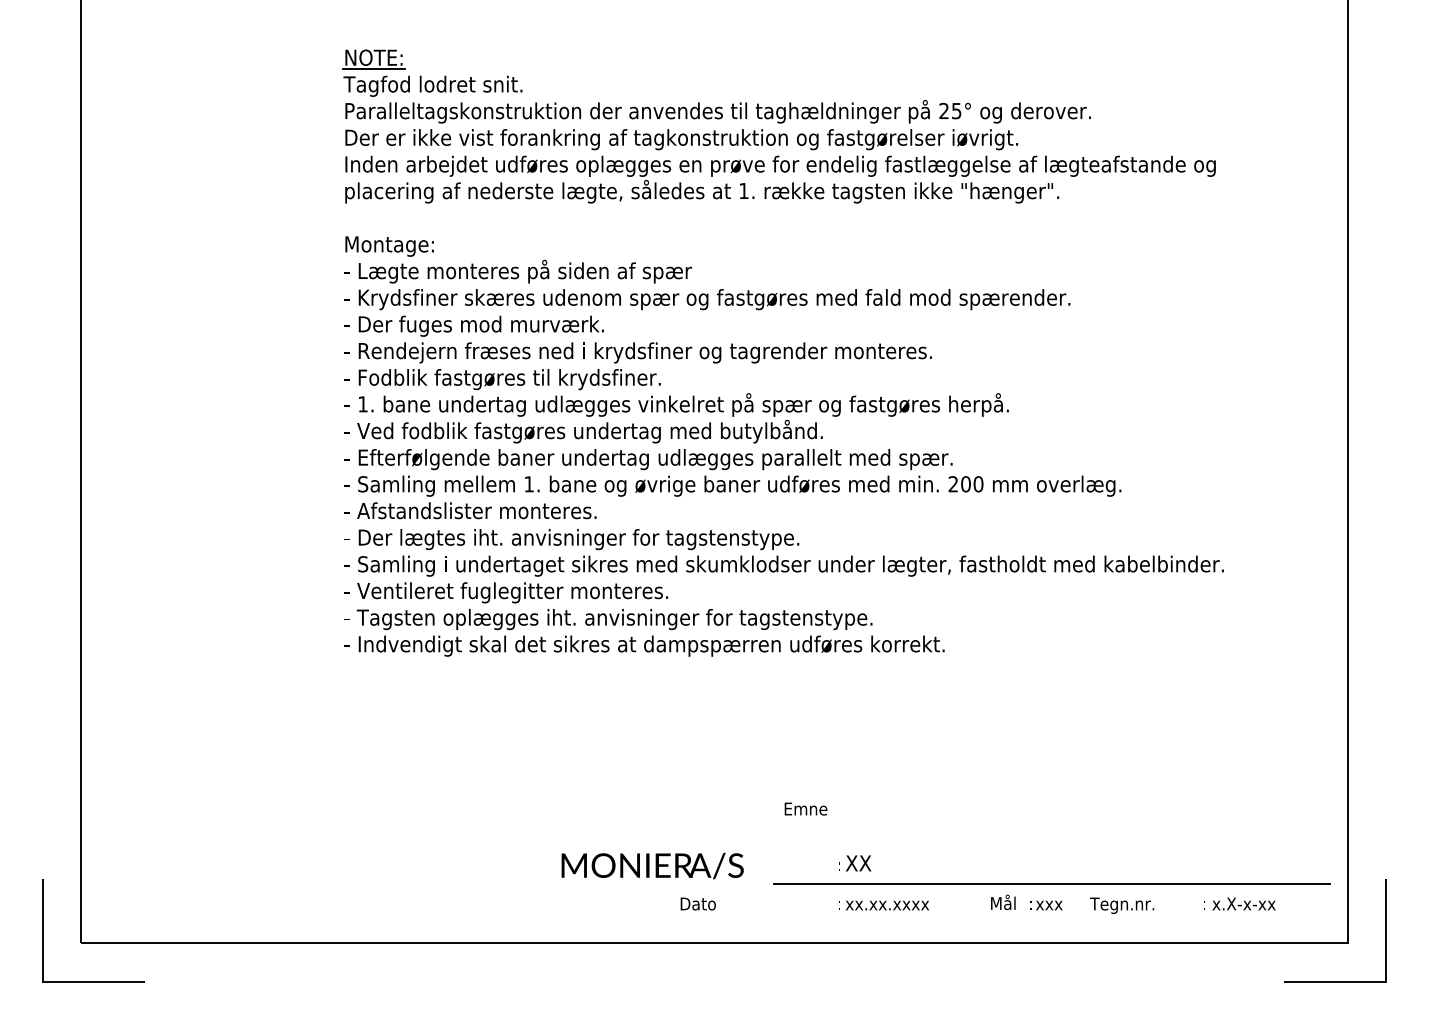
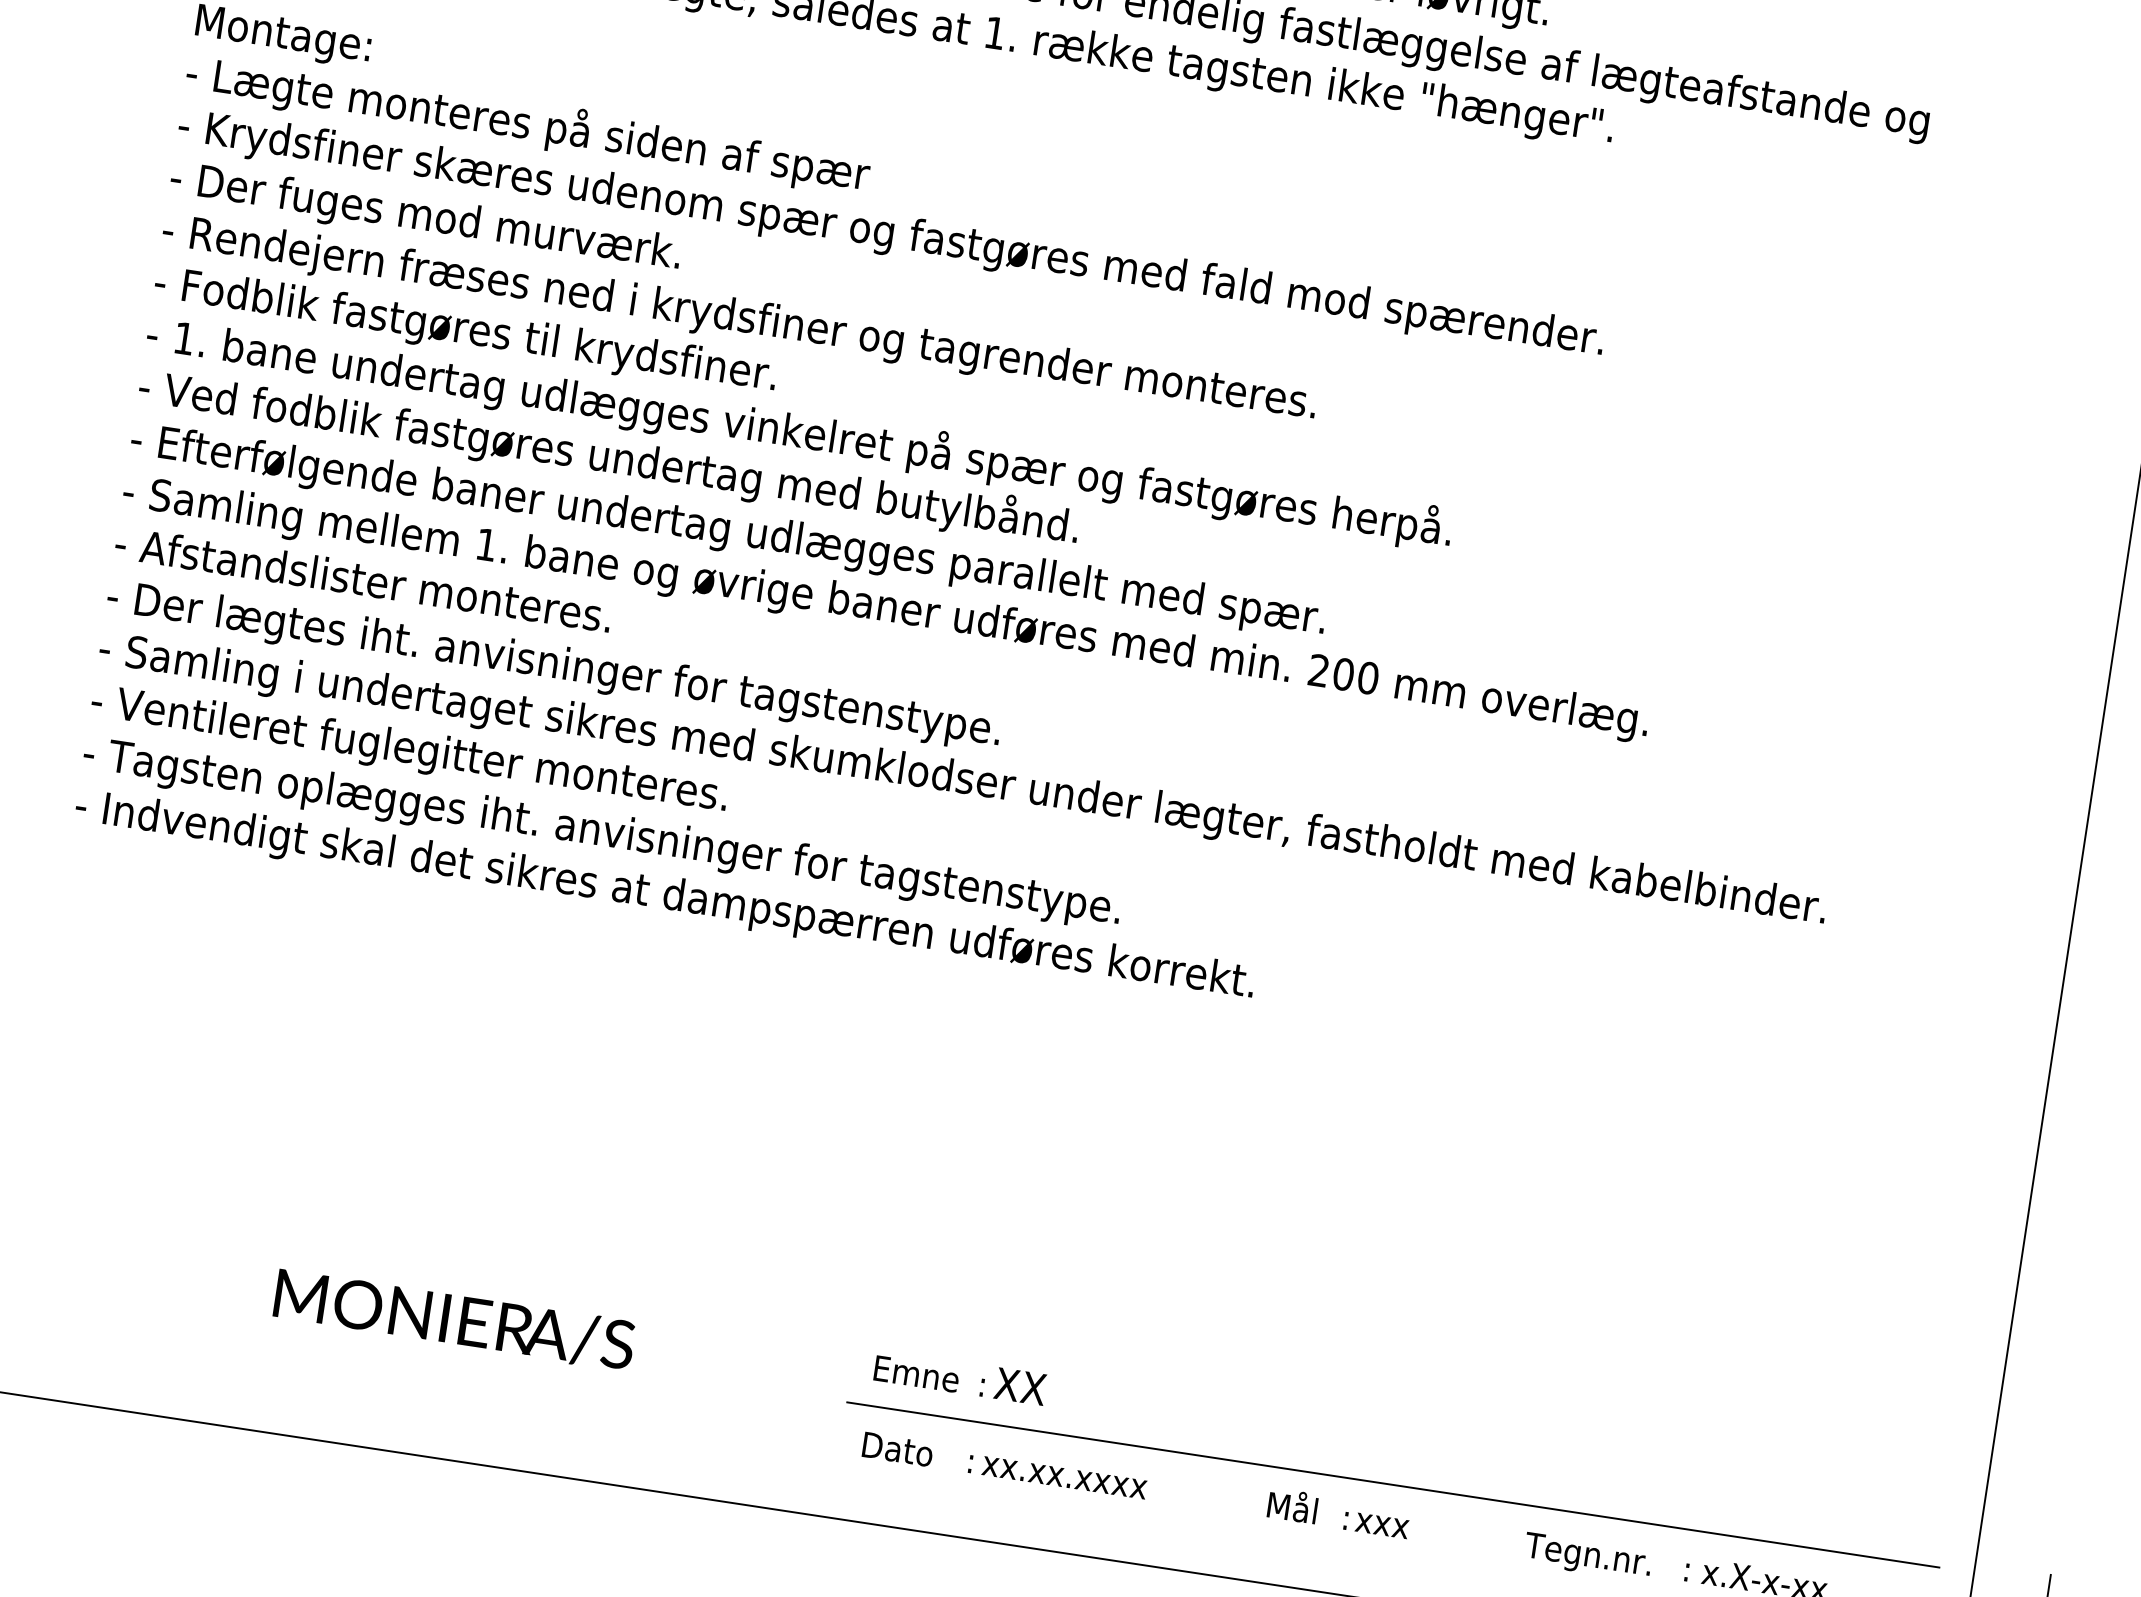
text: (805, 808) -> (915, 1372), moved
text: (652, 865) -> (454, 1319), moved
text: (697, 903) -> (896, 1448), moved
text: (1122, 905) -> (1588, 1556), moved

